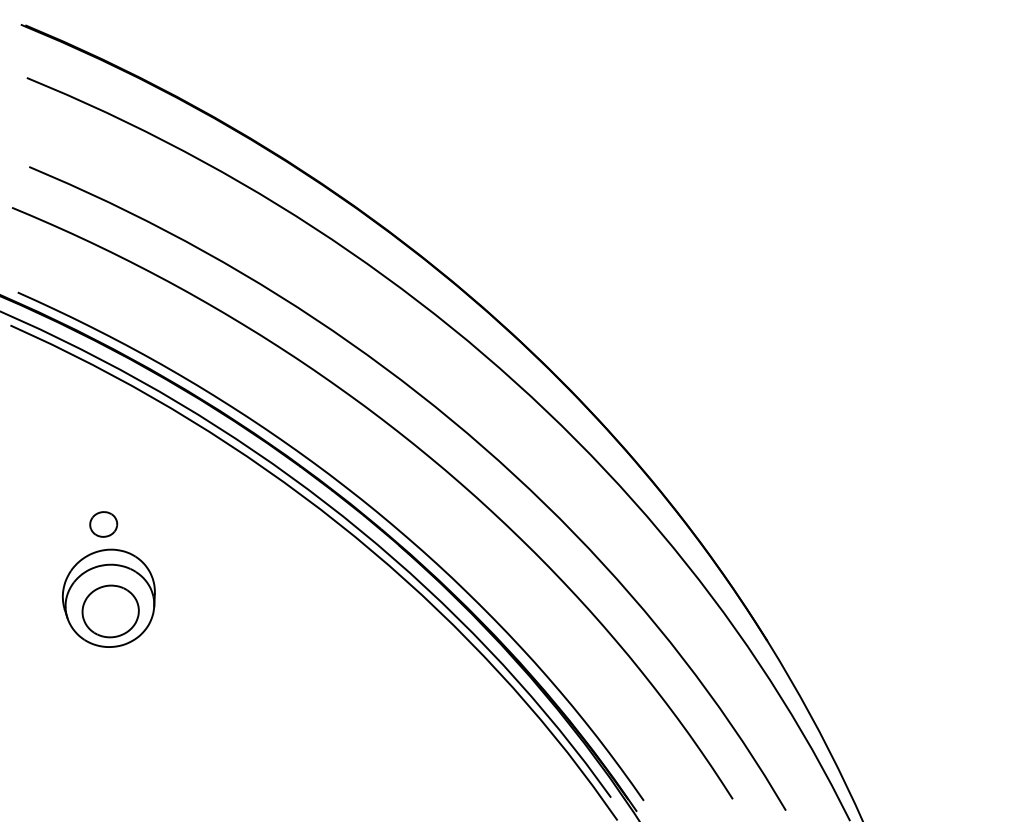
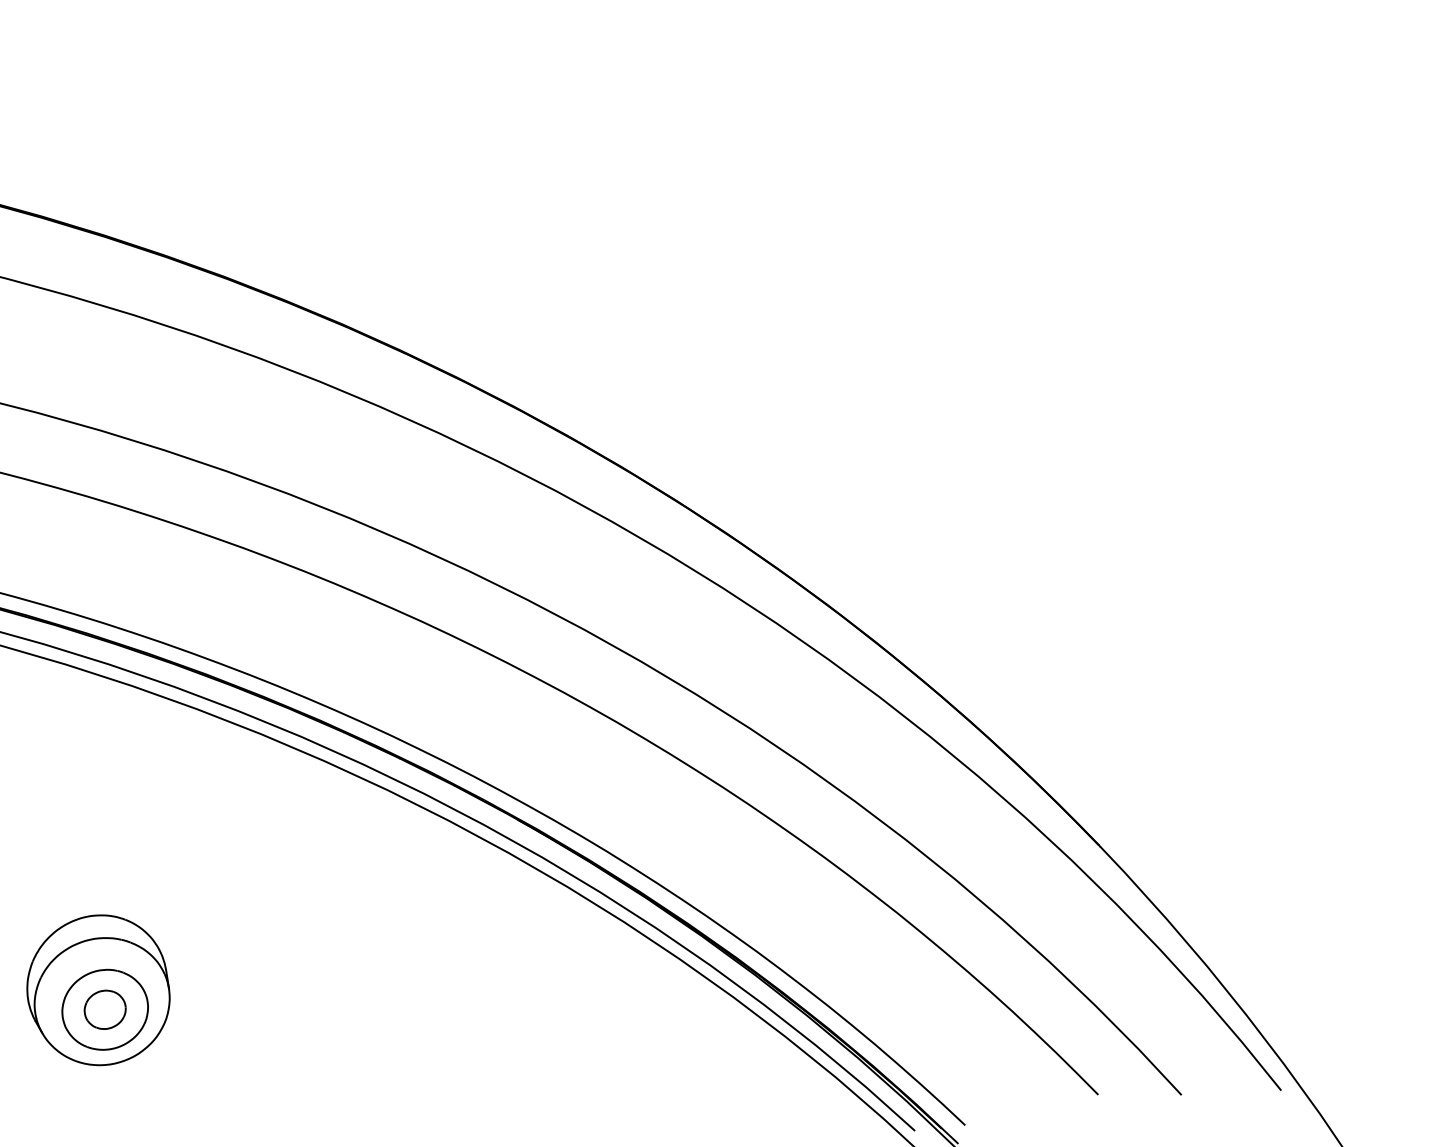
part: (103, 524) -> (104, 1009), moved

